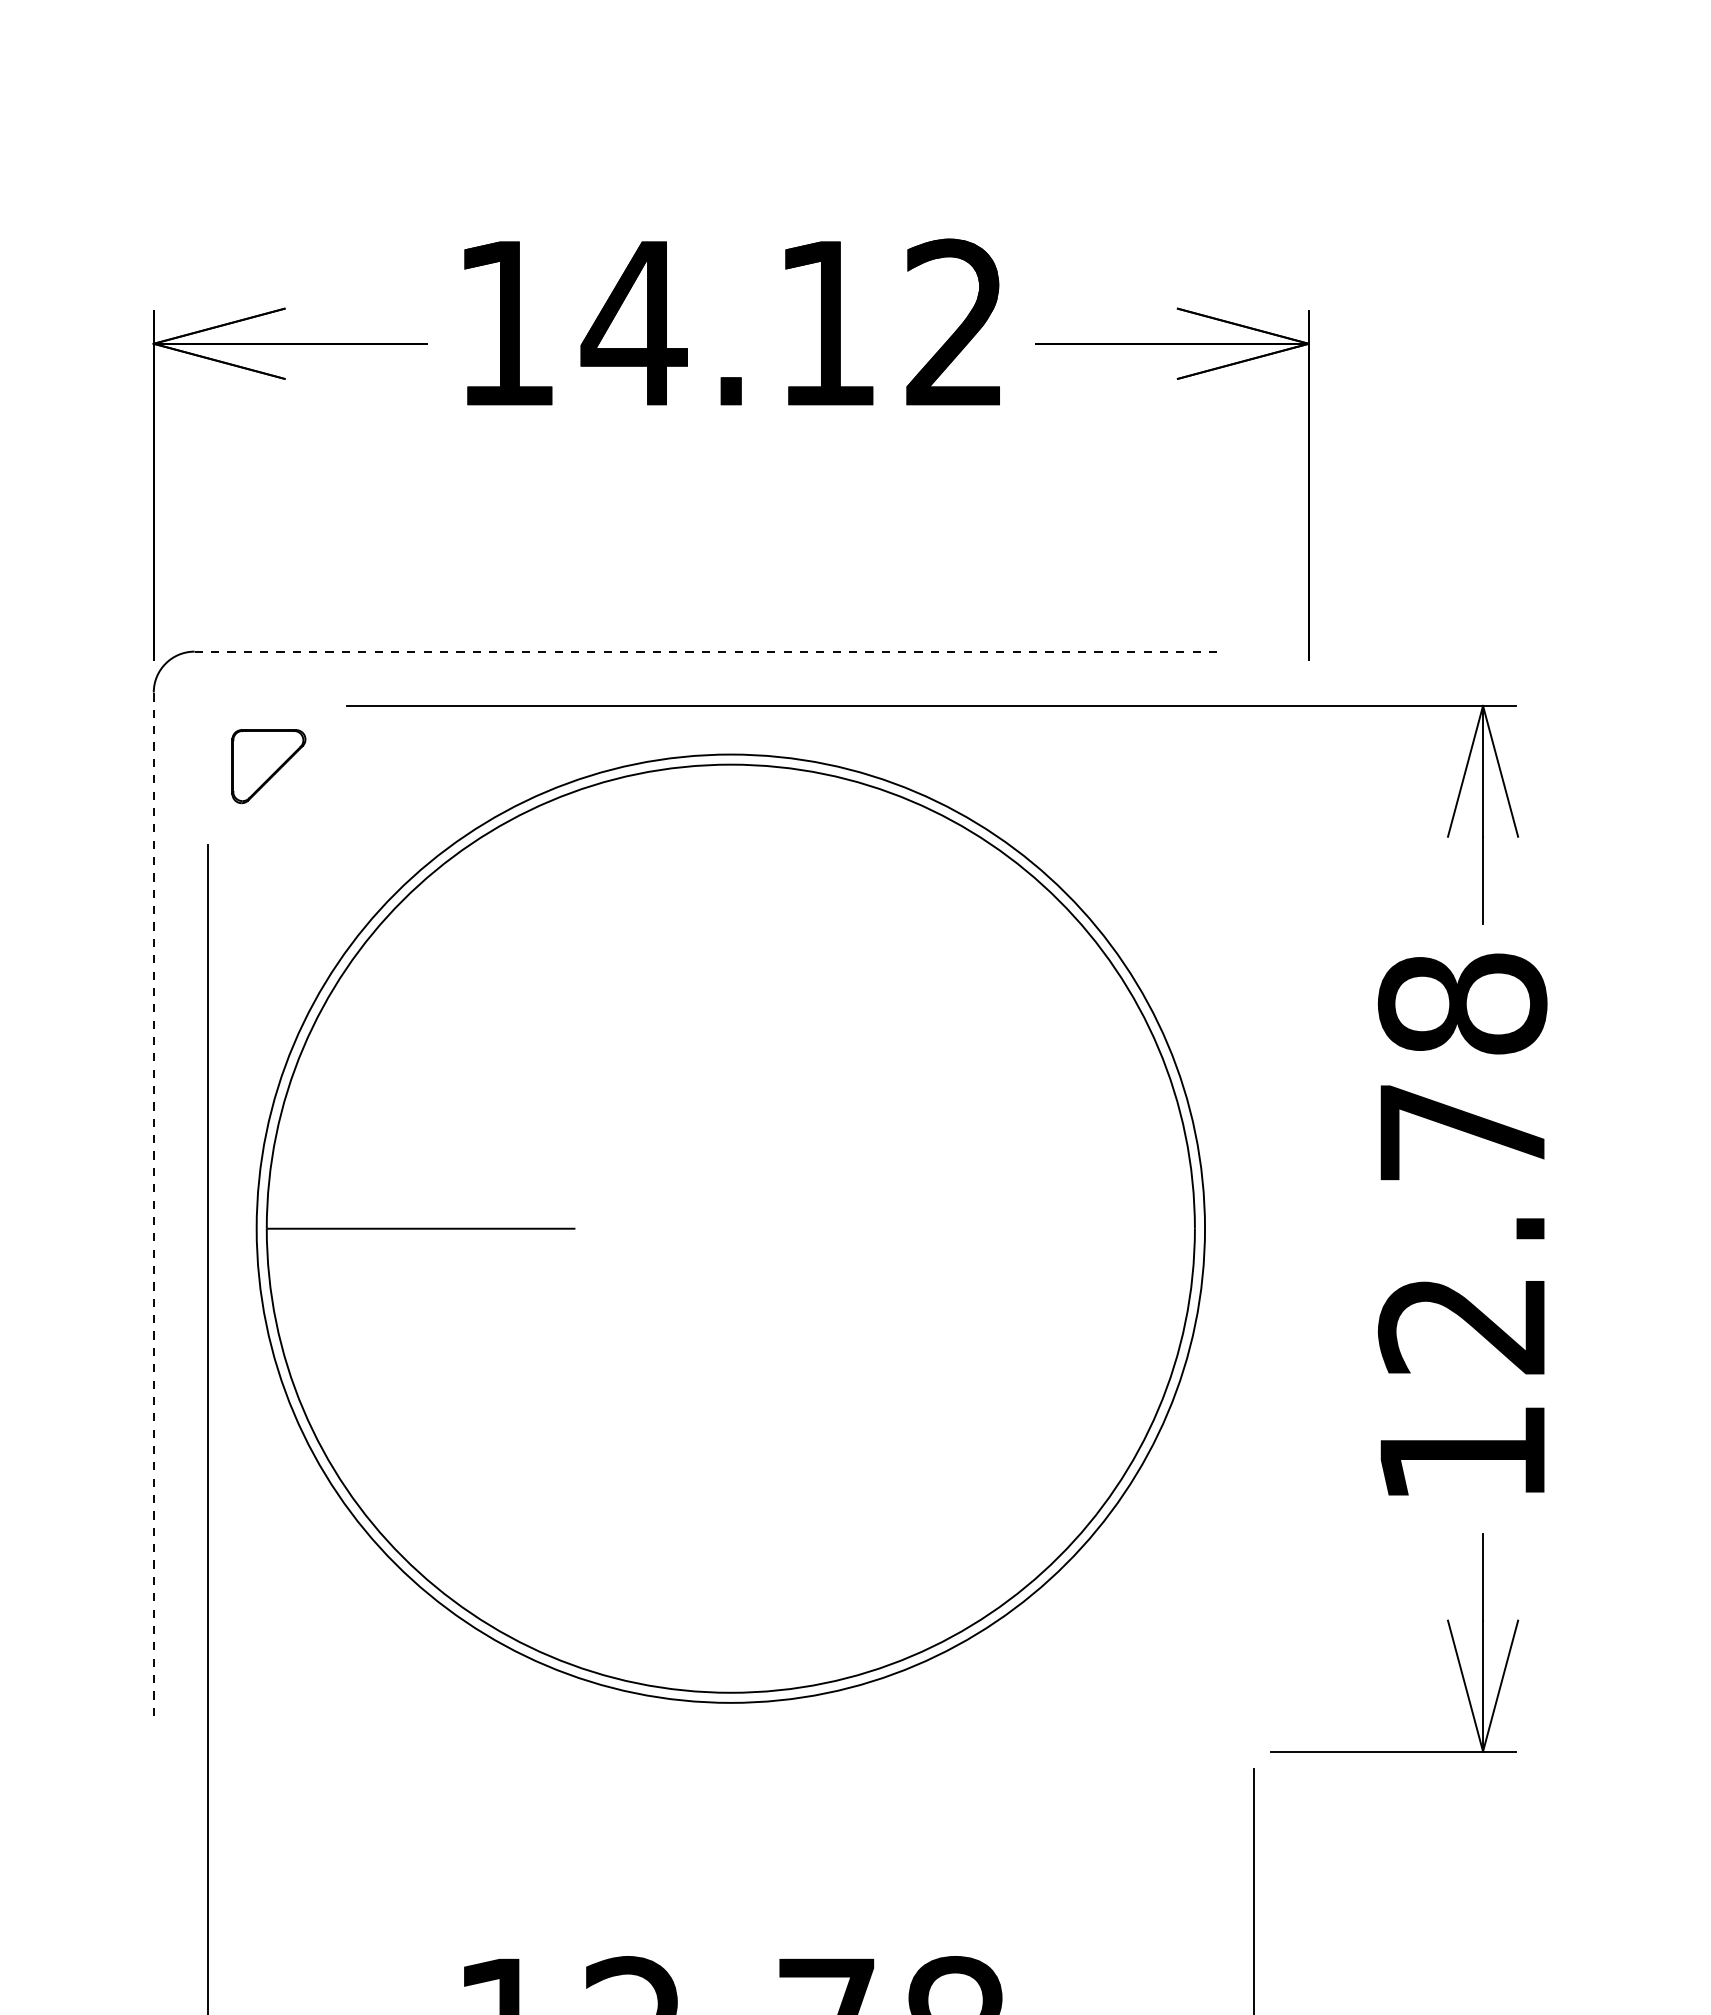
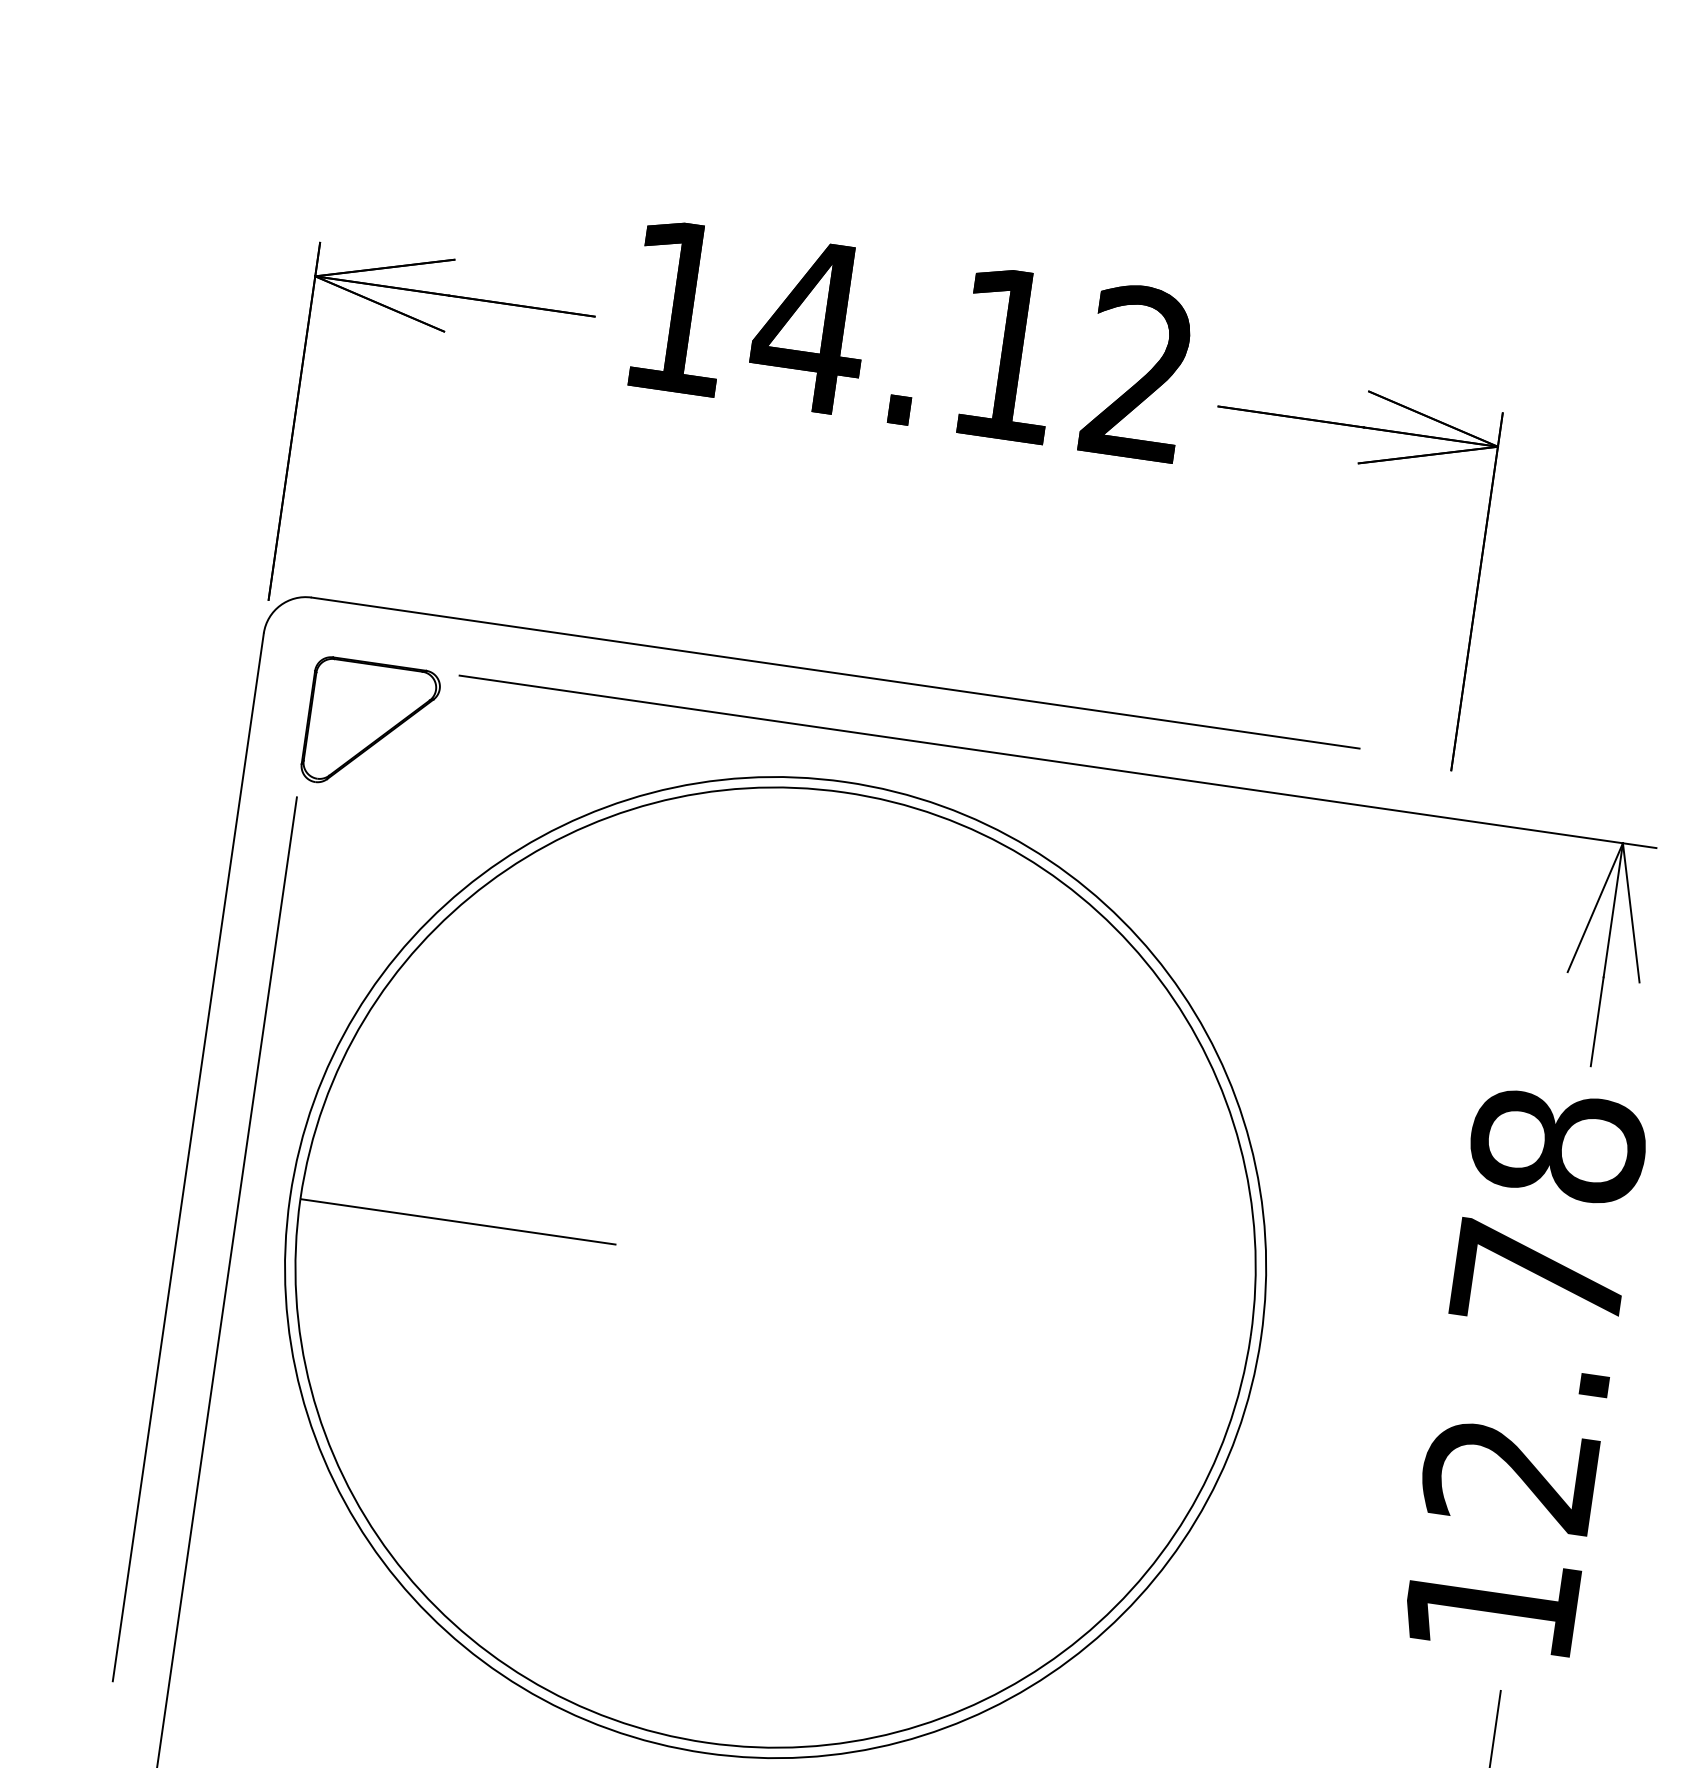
line: (706, 651) -> (835, 672), dashed -> solid
part: (268, 766) -> (370, 726), size x1.67
line: (153, 1204) -> (188, 1157), dashed -> solid

